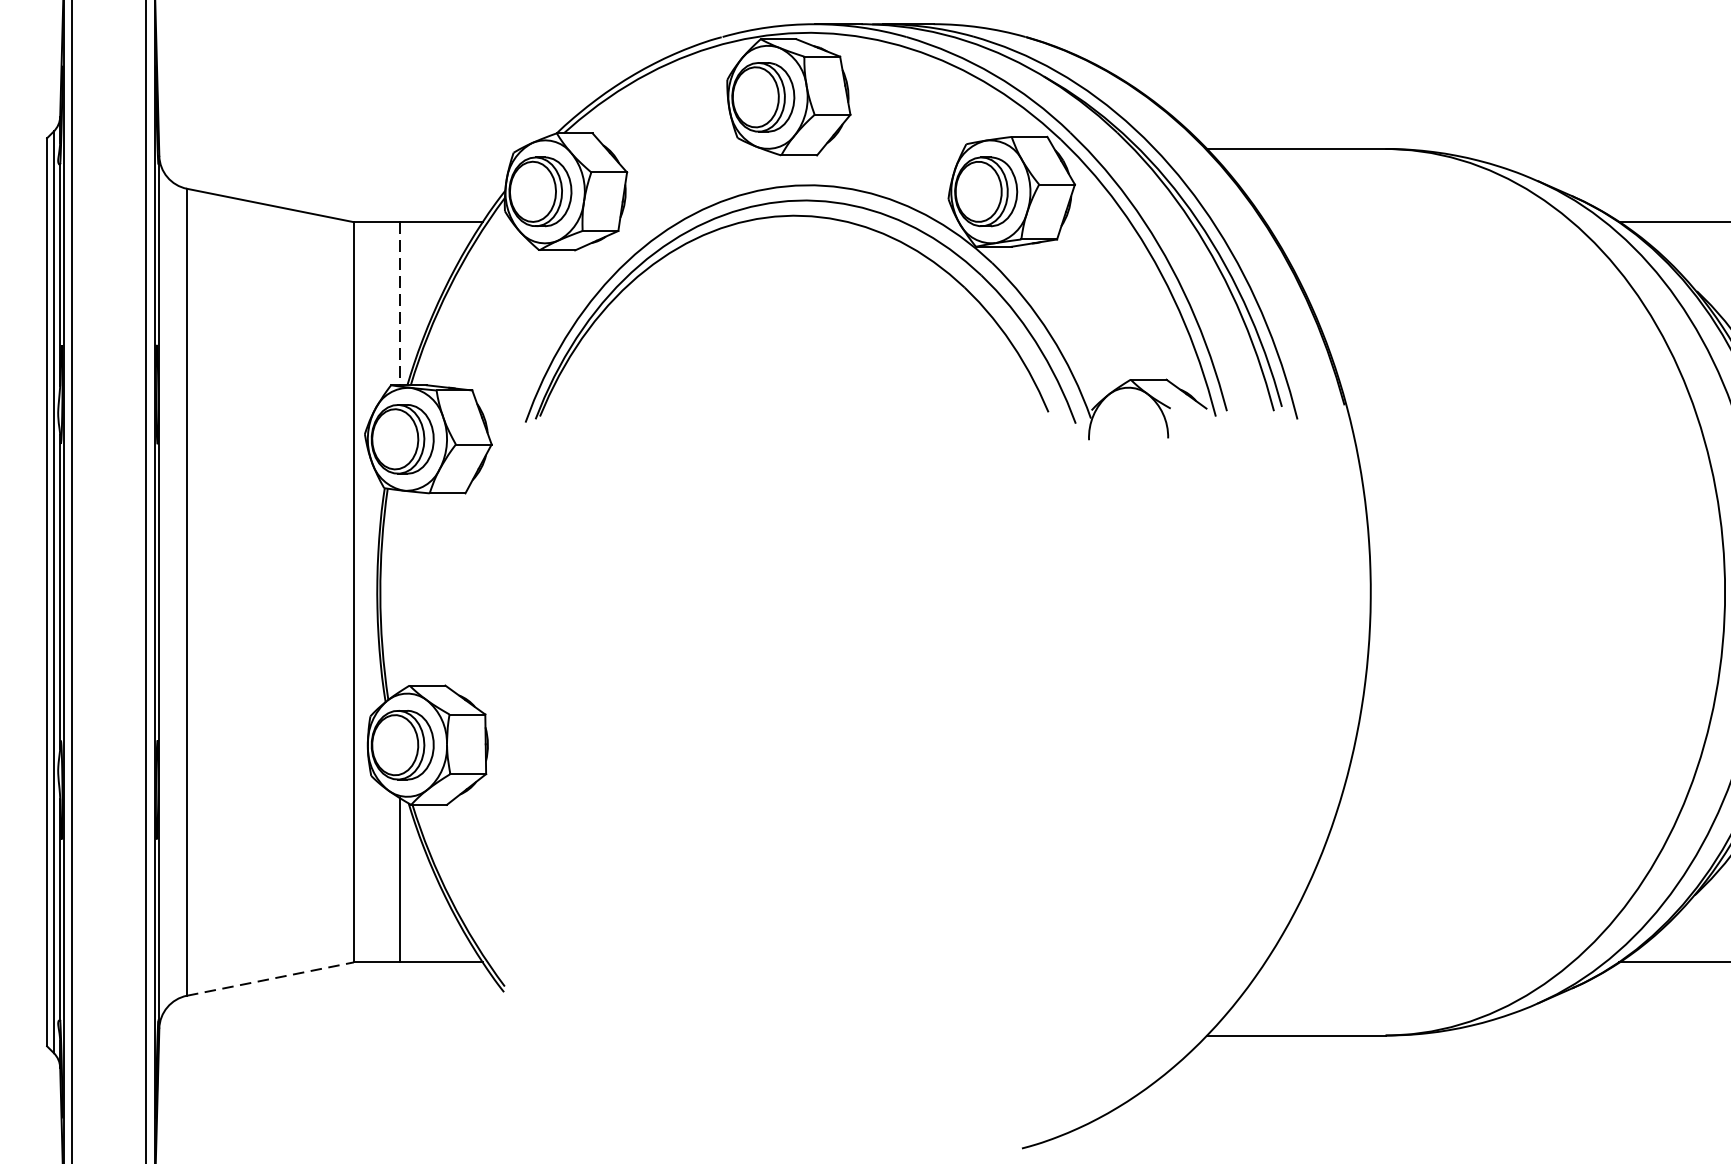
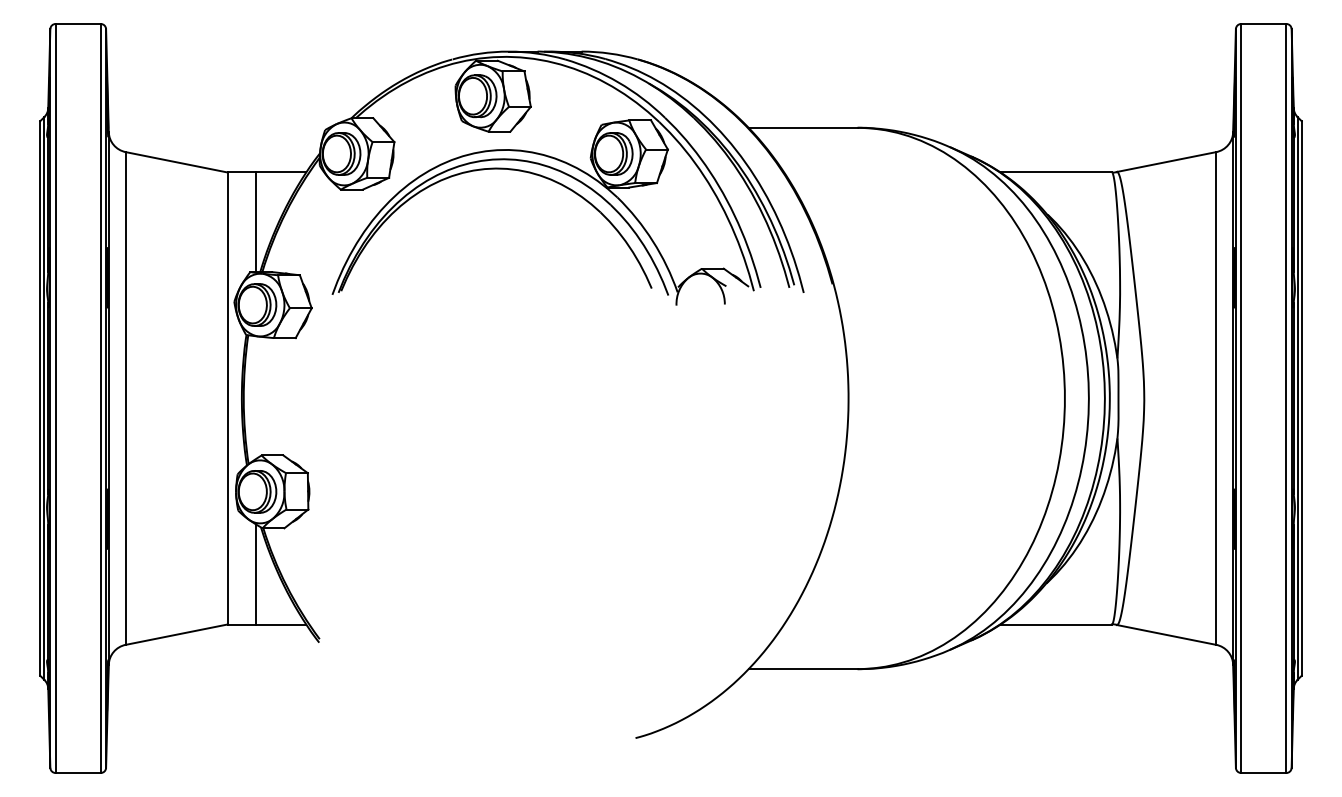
line: (399, 304) -> (255, 222), dashed -> solid
line: (270, 978) -> (176, 634), dashed -> solid

